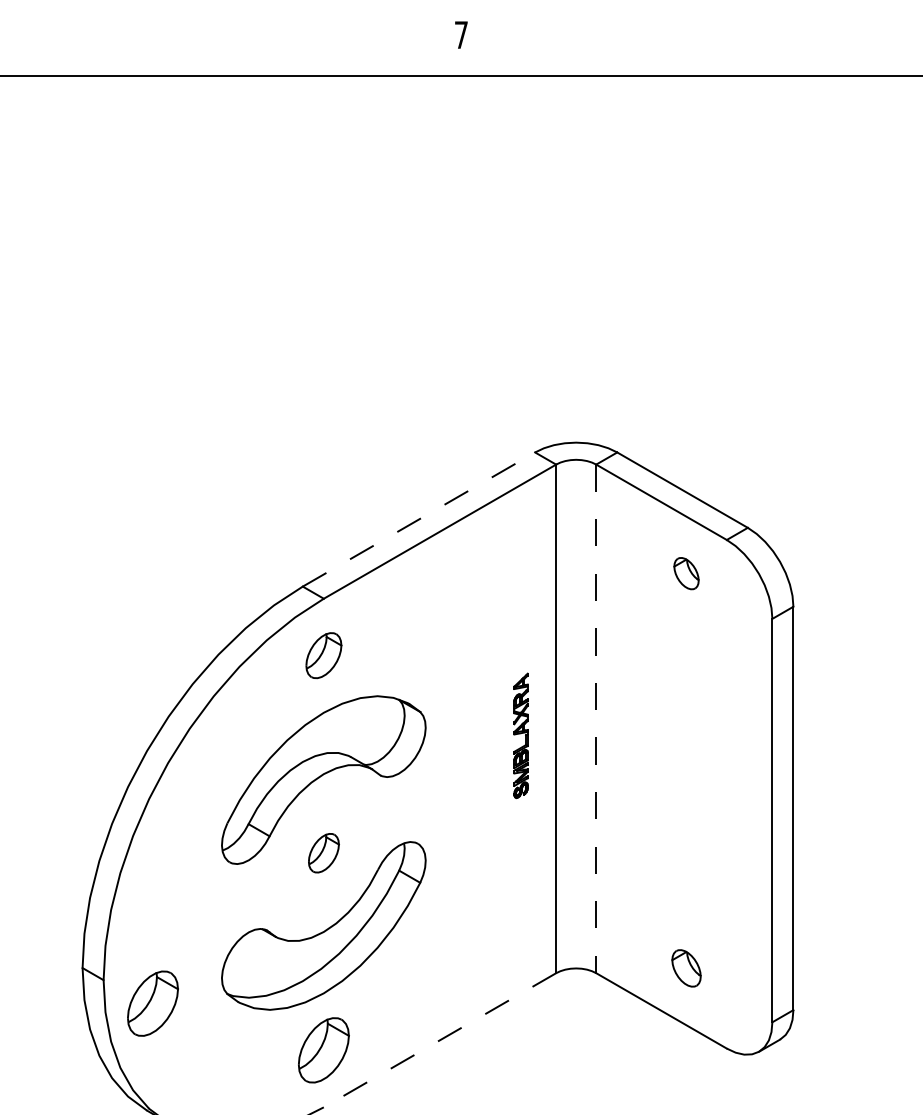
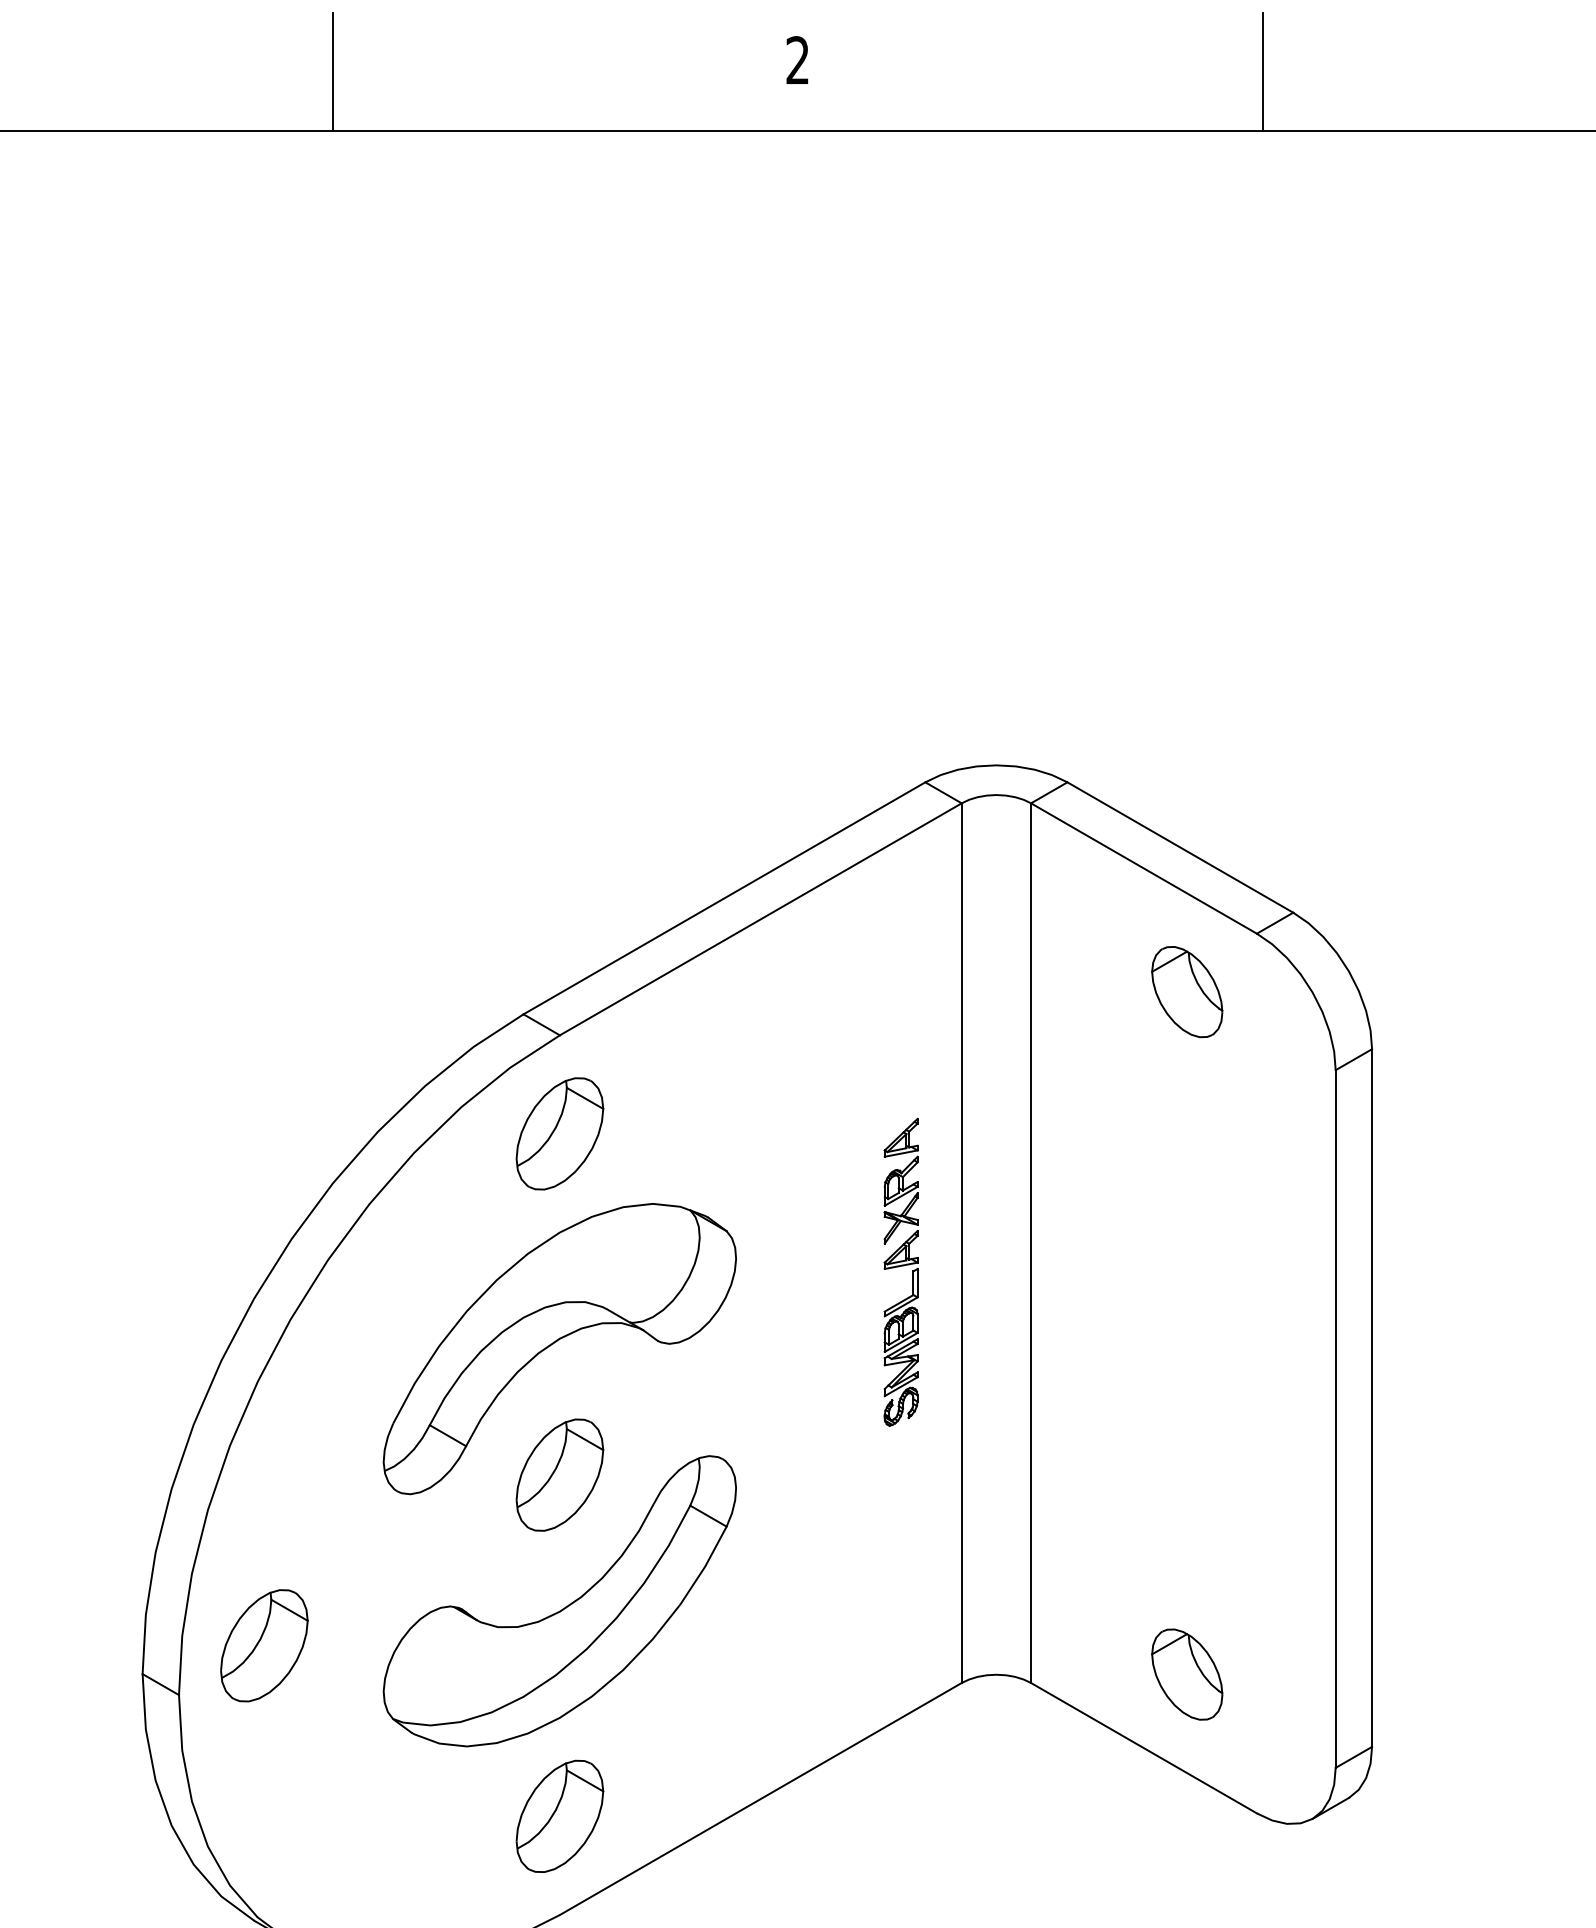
text: (460, 34) -> (796, 59), 7 -> 2
line: (192, 41) -> (332, 71), added
line: (730, 41) -> (1263, 71), added
line: (419, 519) -> (725, 898), dashed -> solid
part: (686, 573) -> (1187, 991), size x1.67
part: (323, 655) -> (559, 1133), size x1.43
line: (596, 719) -> (1031, 1244), dashed -> solid
part: (520, 735) -> (900, 1271), size x1.43
part: (323, 853) -> (559, 1475), size x1.67
part: (686, 968) -> (1187, 1674), size x1.43
part: (152, 1003) -> (263, 1645), moved
line: (439, 1040) -> (759, 1799), dashed -> solid

